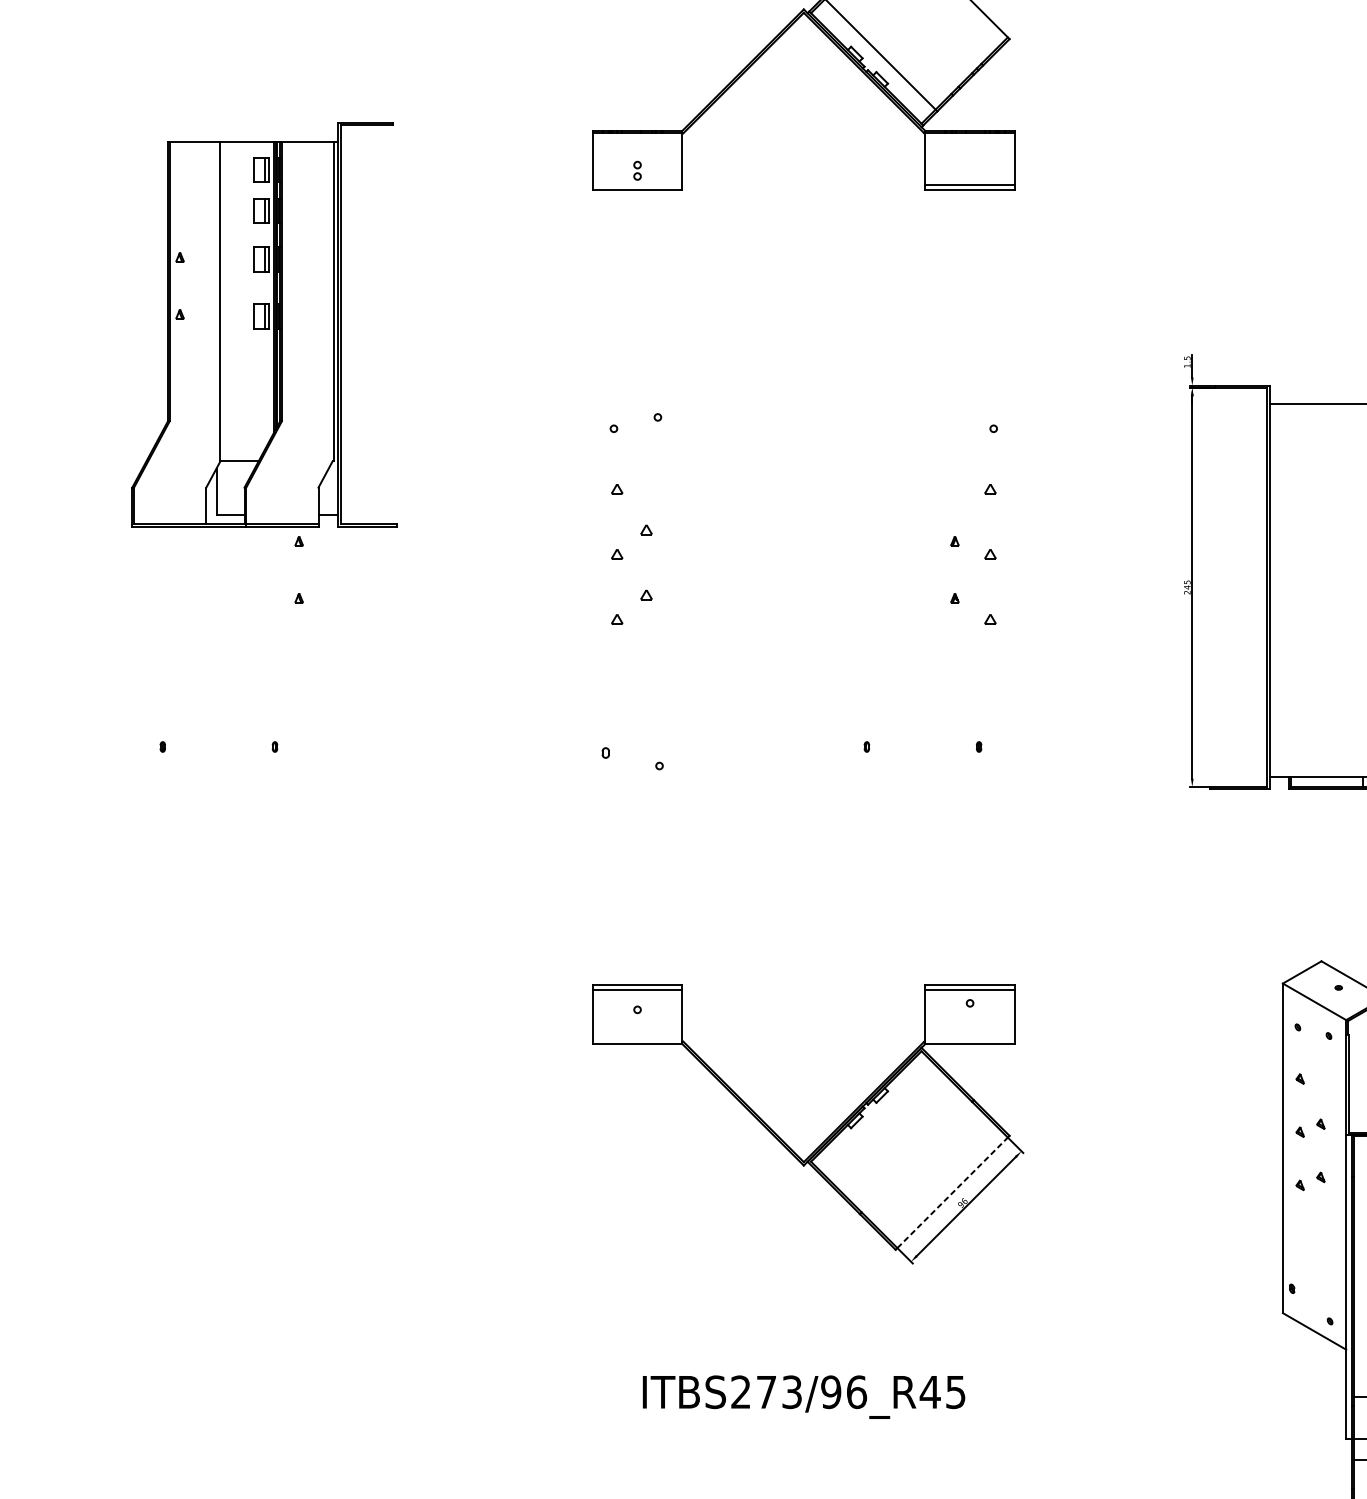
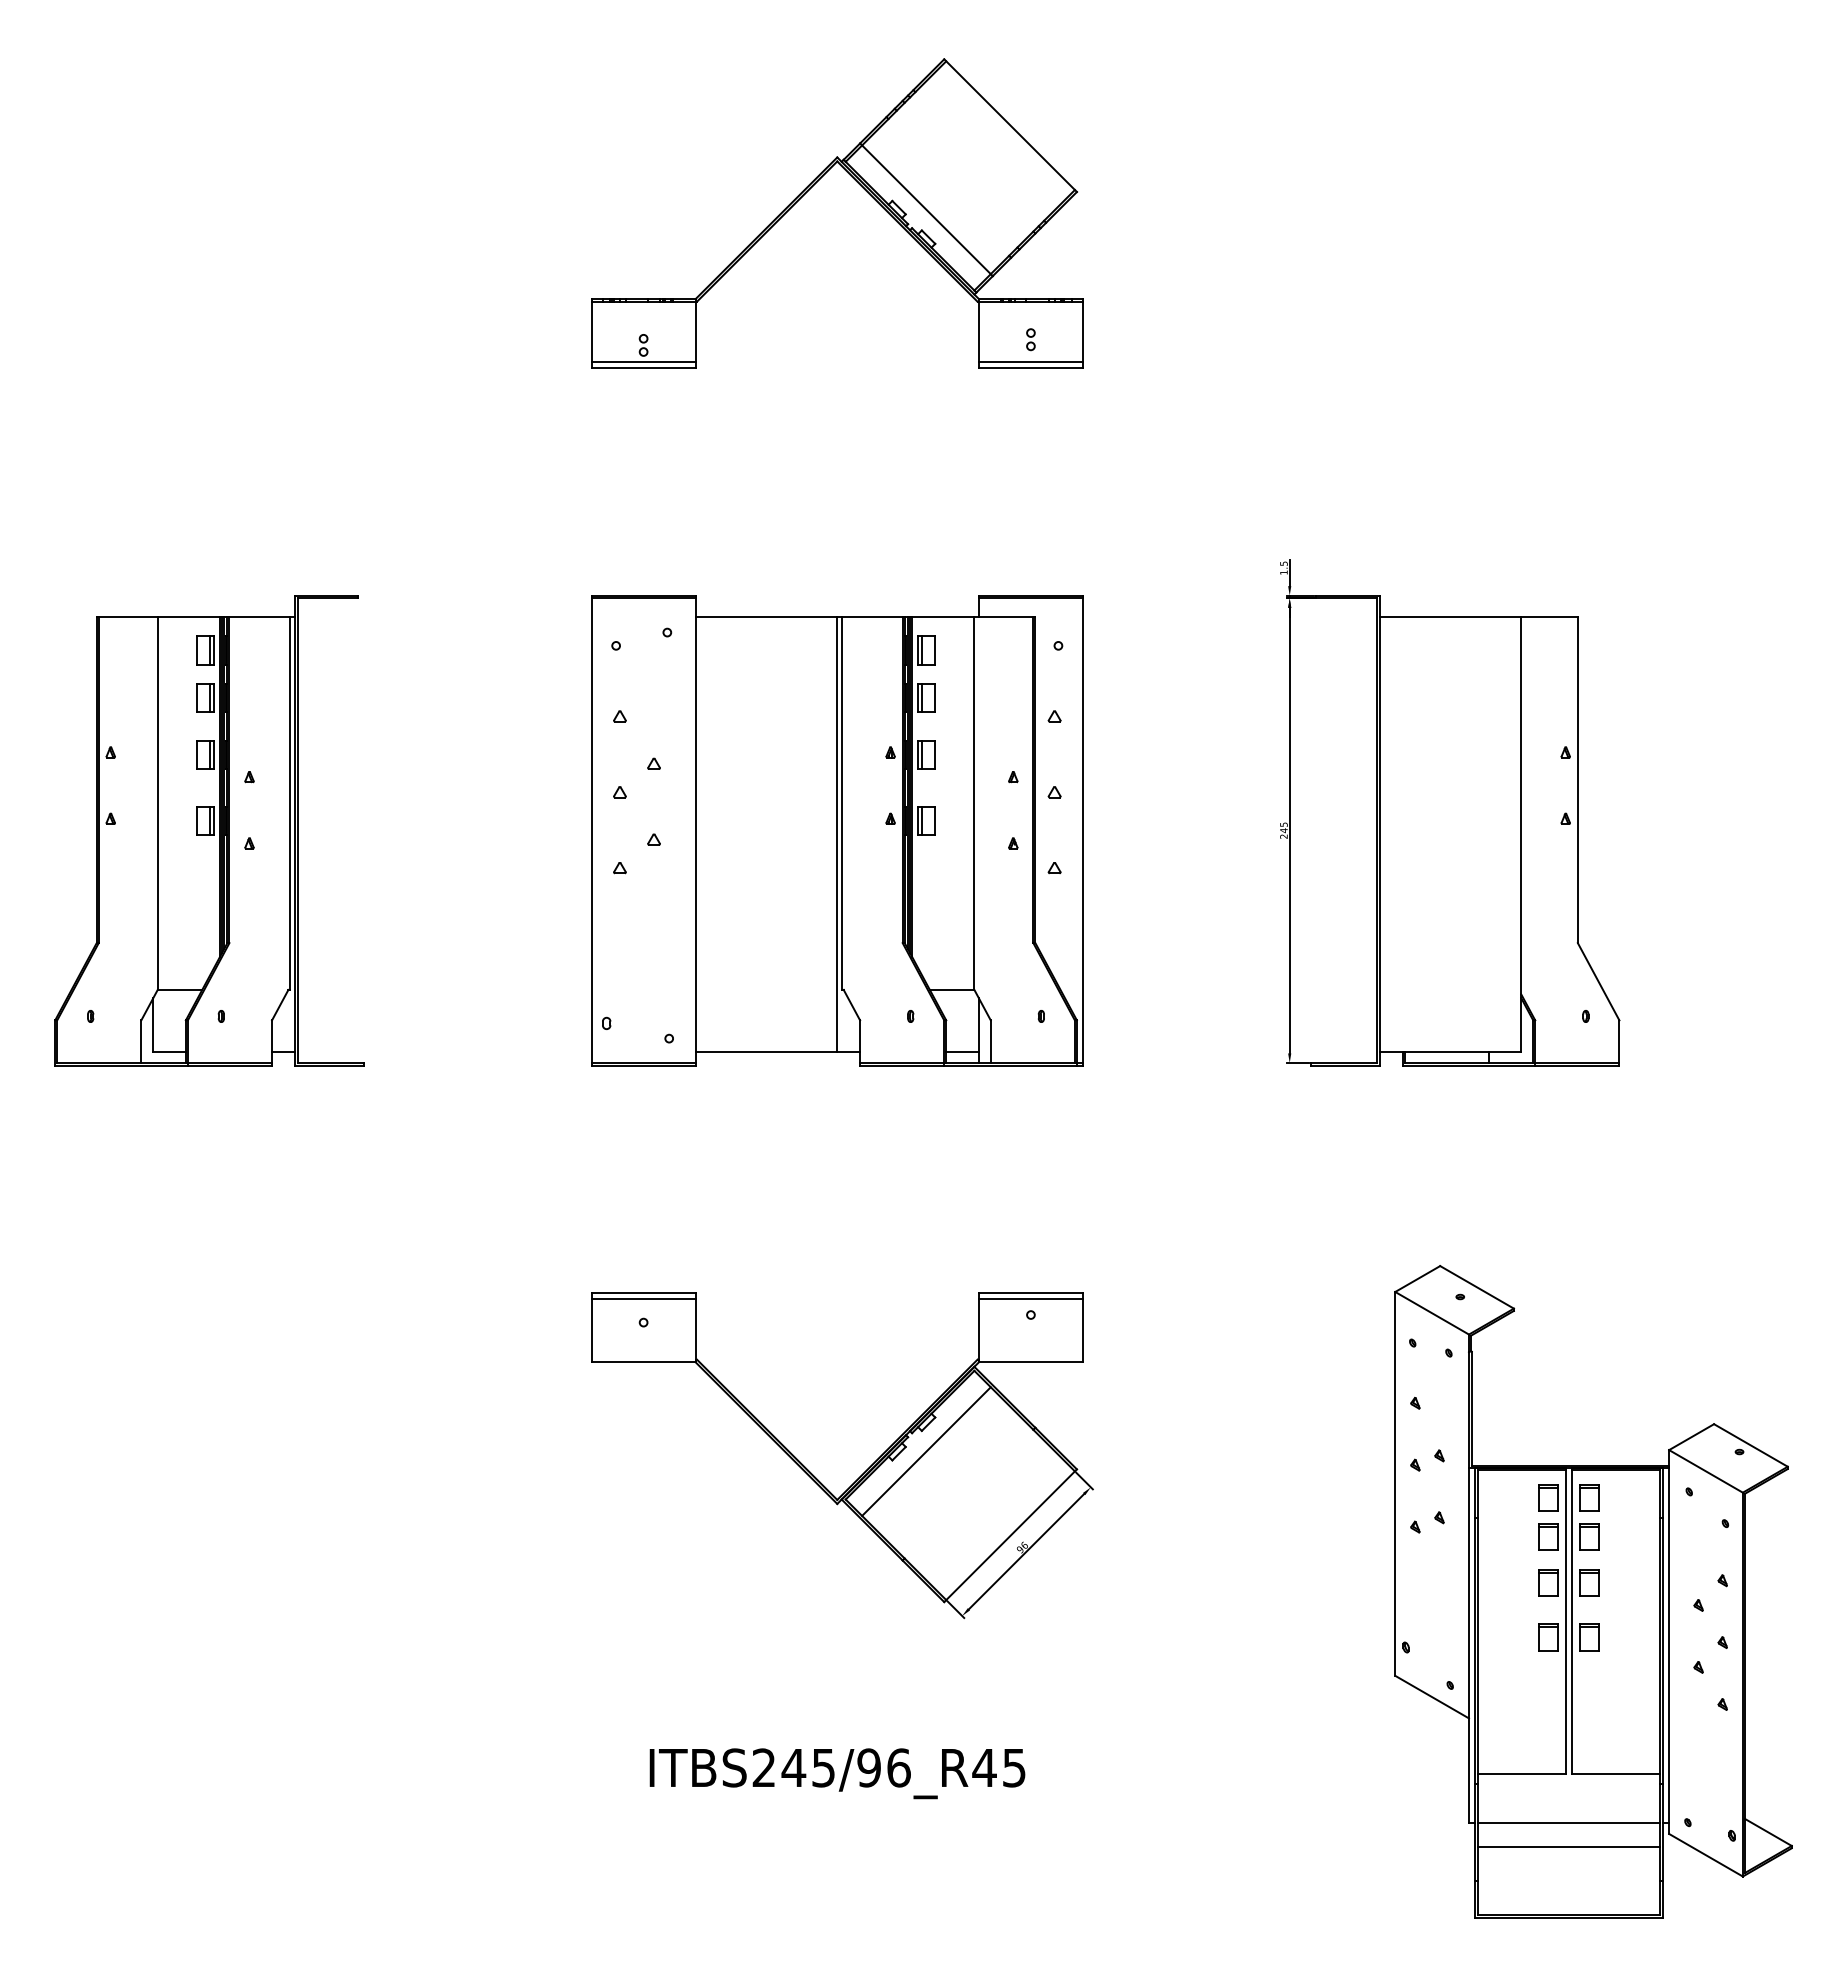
part: (969, 165) -> (1030, 339), added
line: (637, 185) -> (643, 362), added
part: (264, 324) -> (209, 830), moved
part: (804, 587) -> (837, 830), added
line: (880, 1120) -> (926, 1451), added
line: (952, 1192) -> (1010, 1535), dashed -> solid
text: (778, 1391) -> (807, 1767), ITBS273/96_R45 -> ITBS245/96_R45

